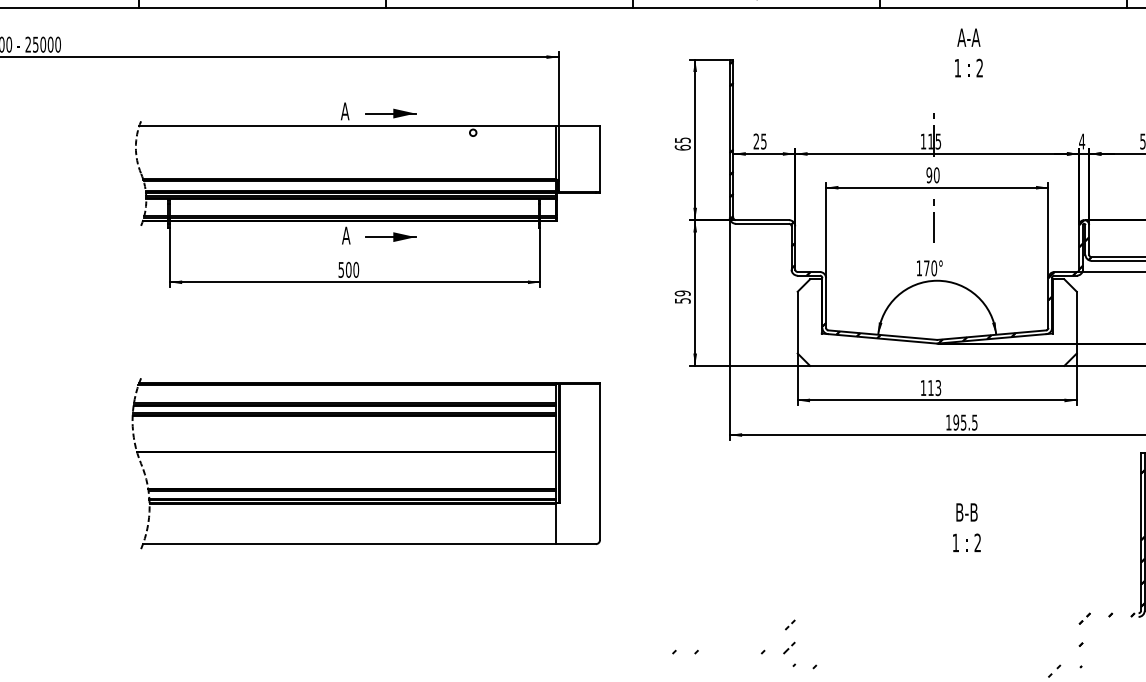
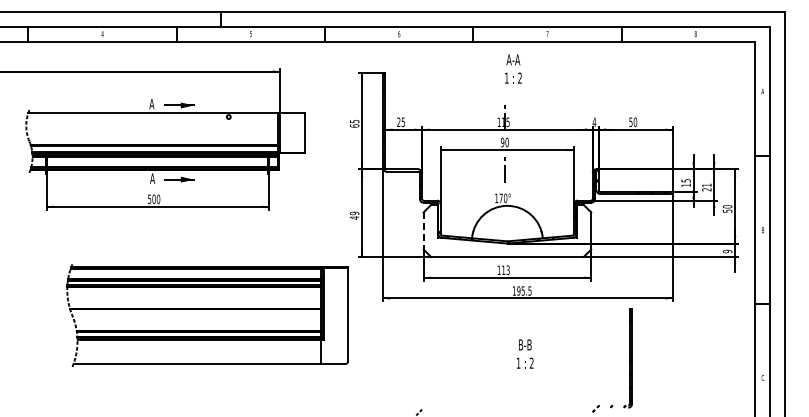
text: (969, 52) -> (513, 68), moved
text: (682, 300) -> (354, 217), 59 -> 49
line: (797, 321) -> (423, 230), solid -> dashed
part: (366, 463) -> (207, 315), moved

